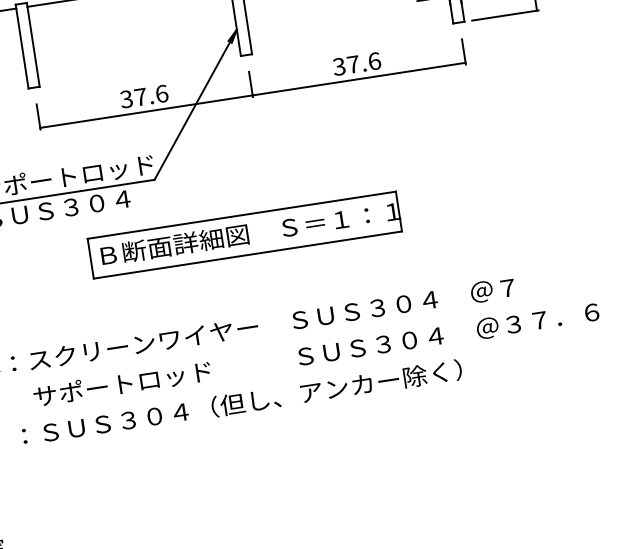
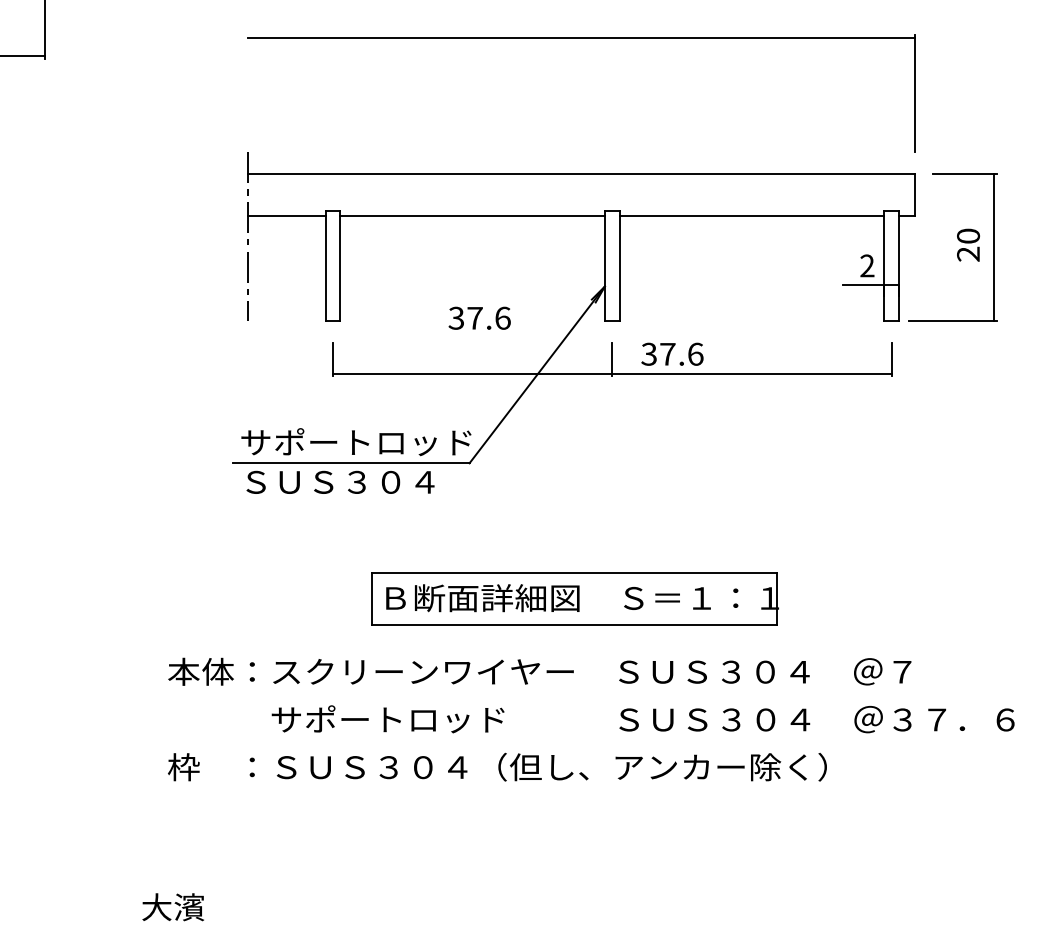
text: (356, 63) -> (672, 353), moved
text: (144, 96) -> (479, 317), moved
part: (244, 234) -> (574, 598), moved

